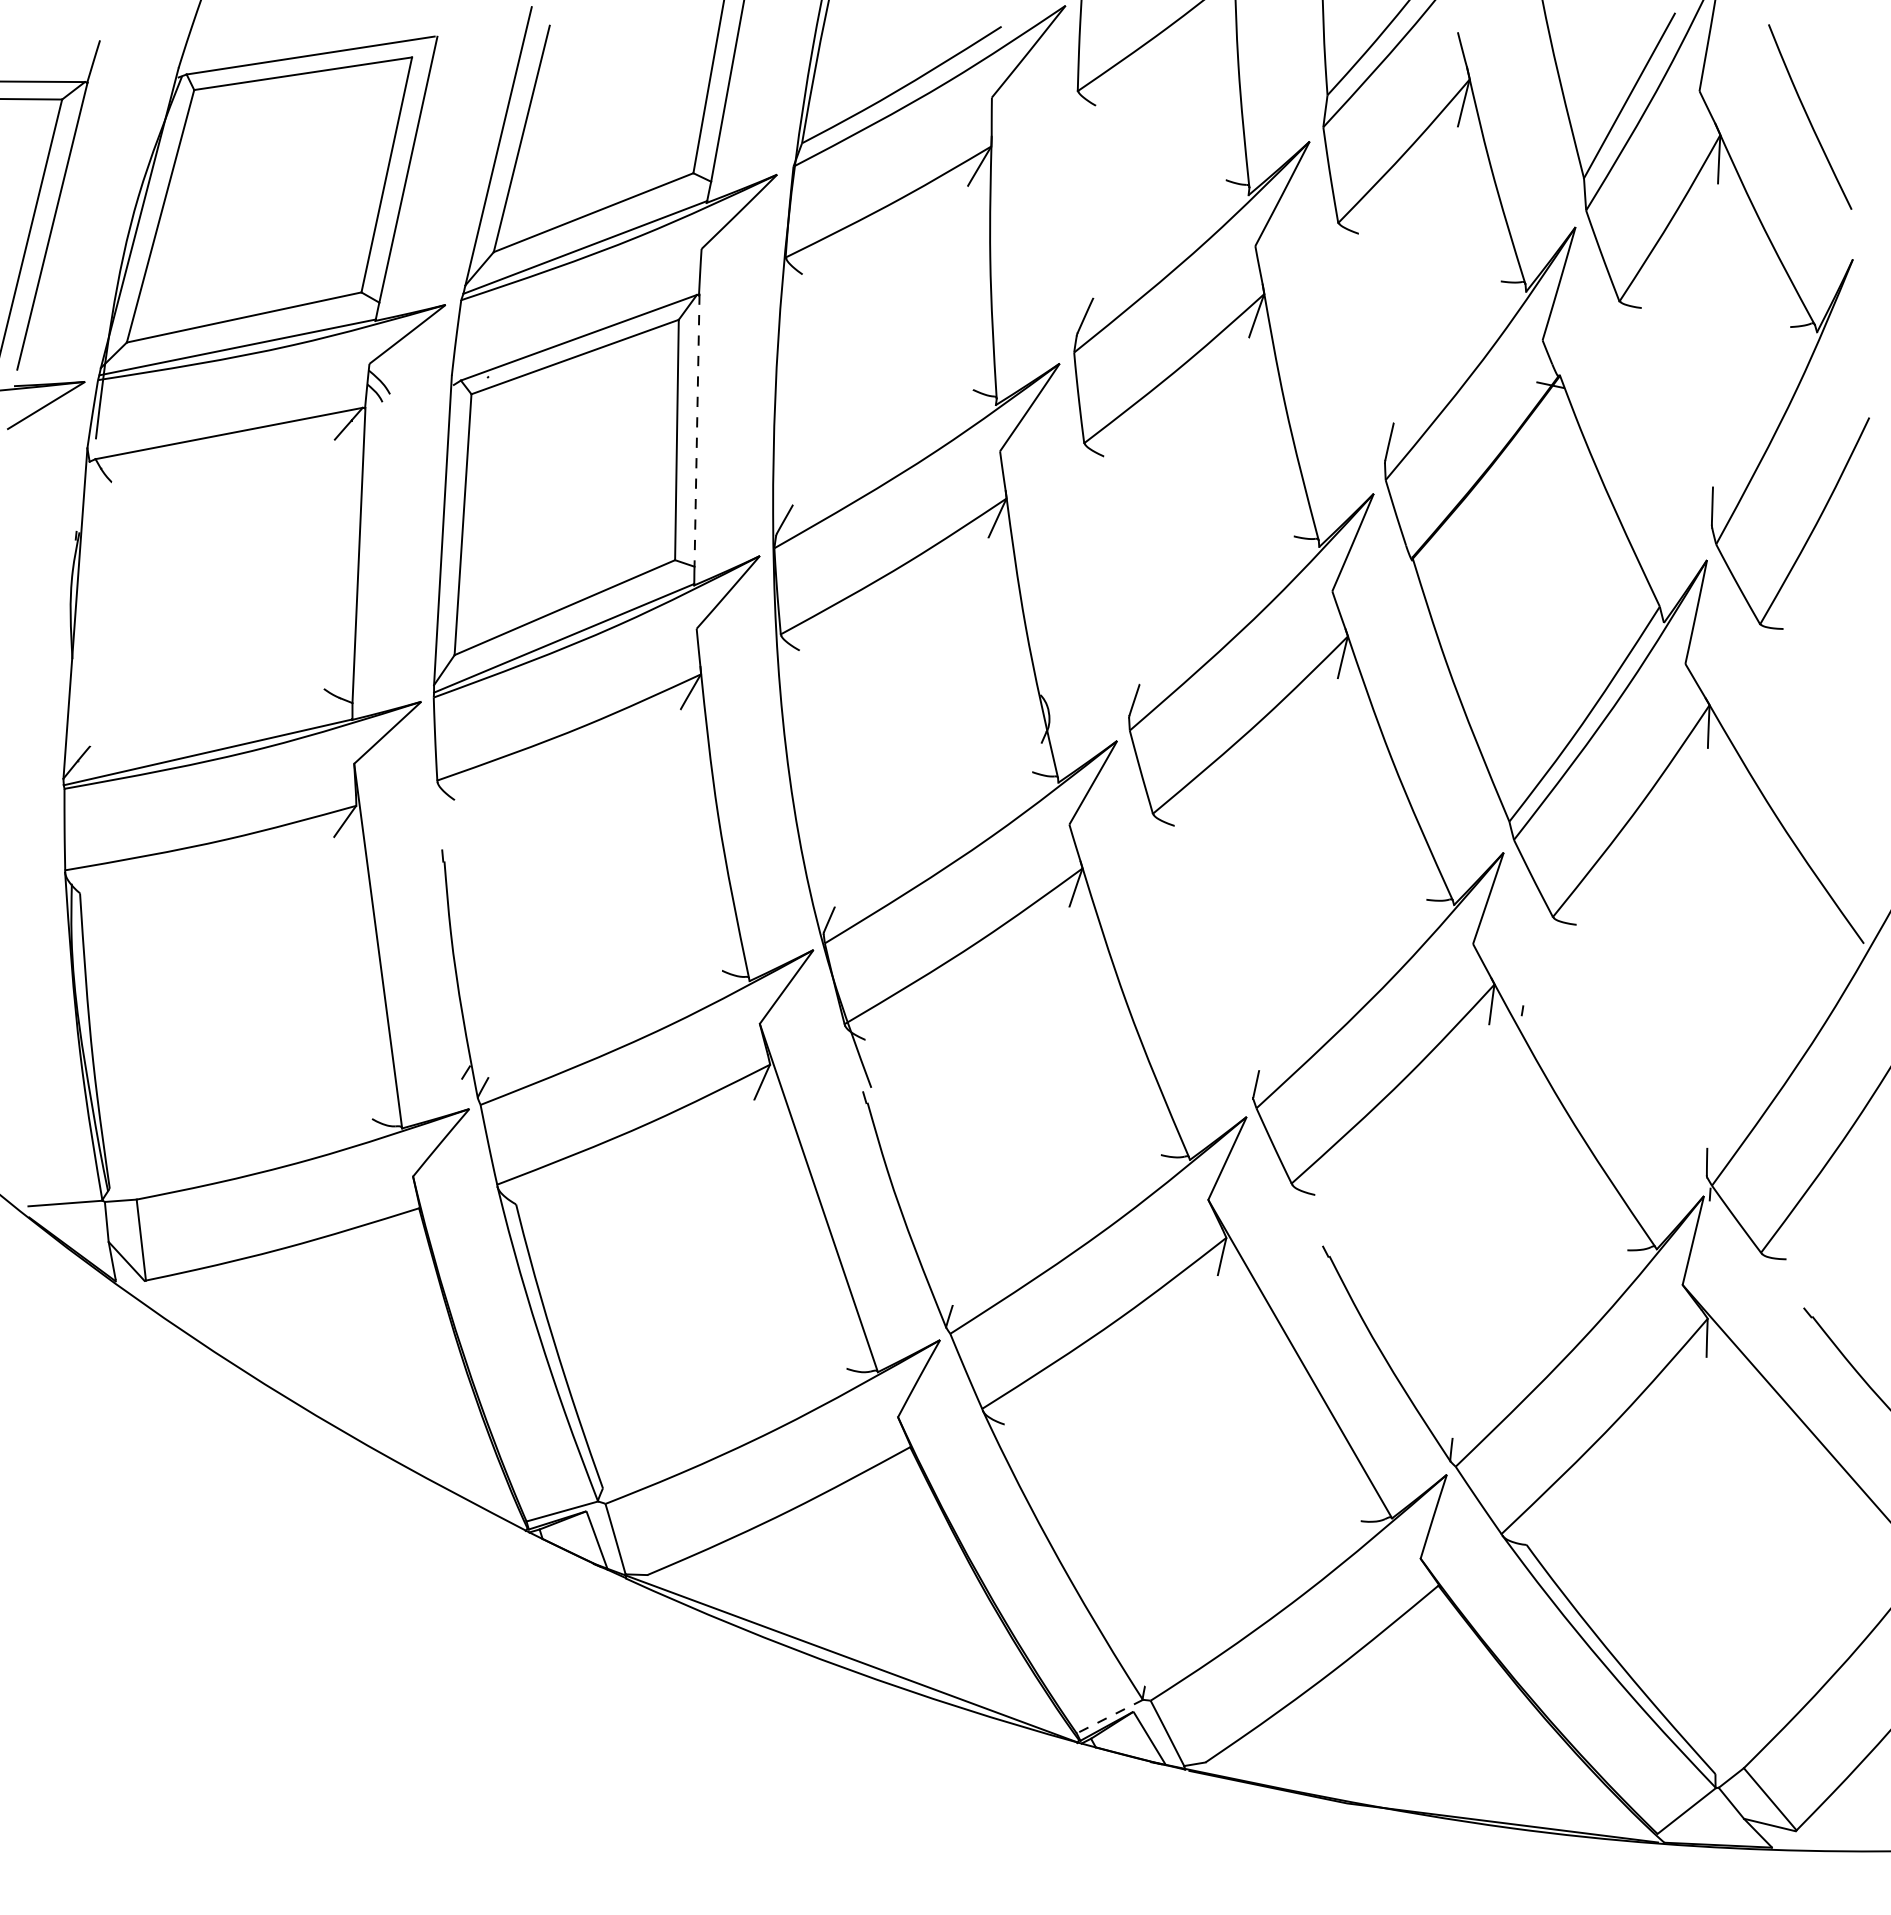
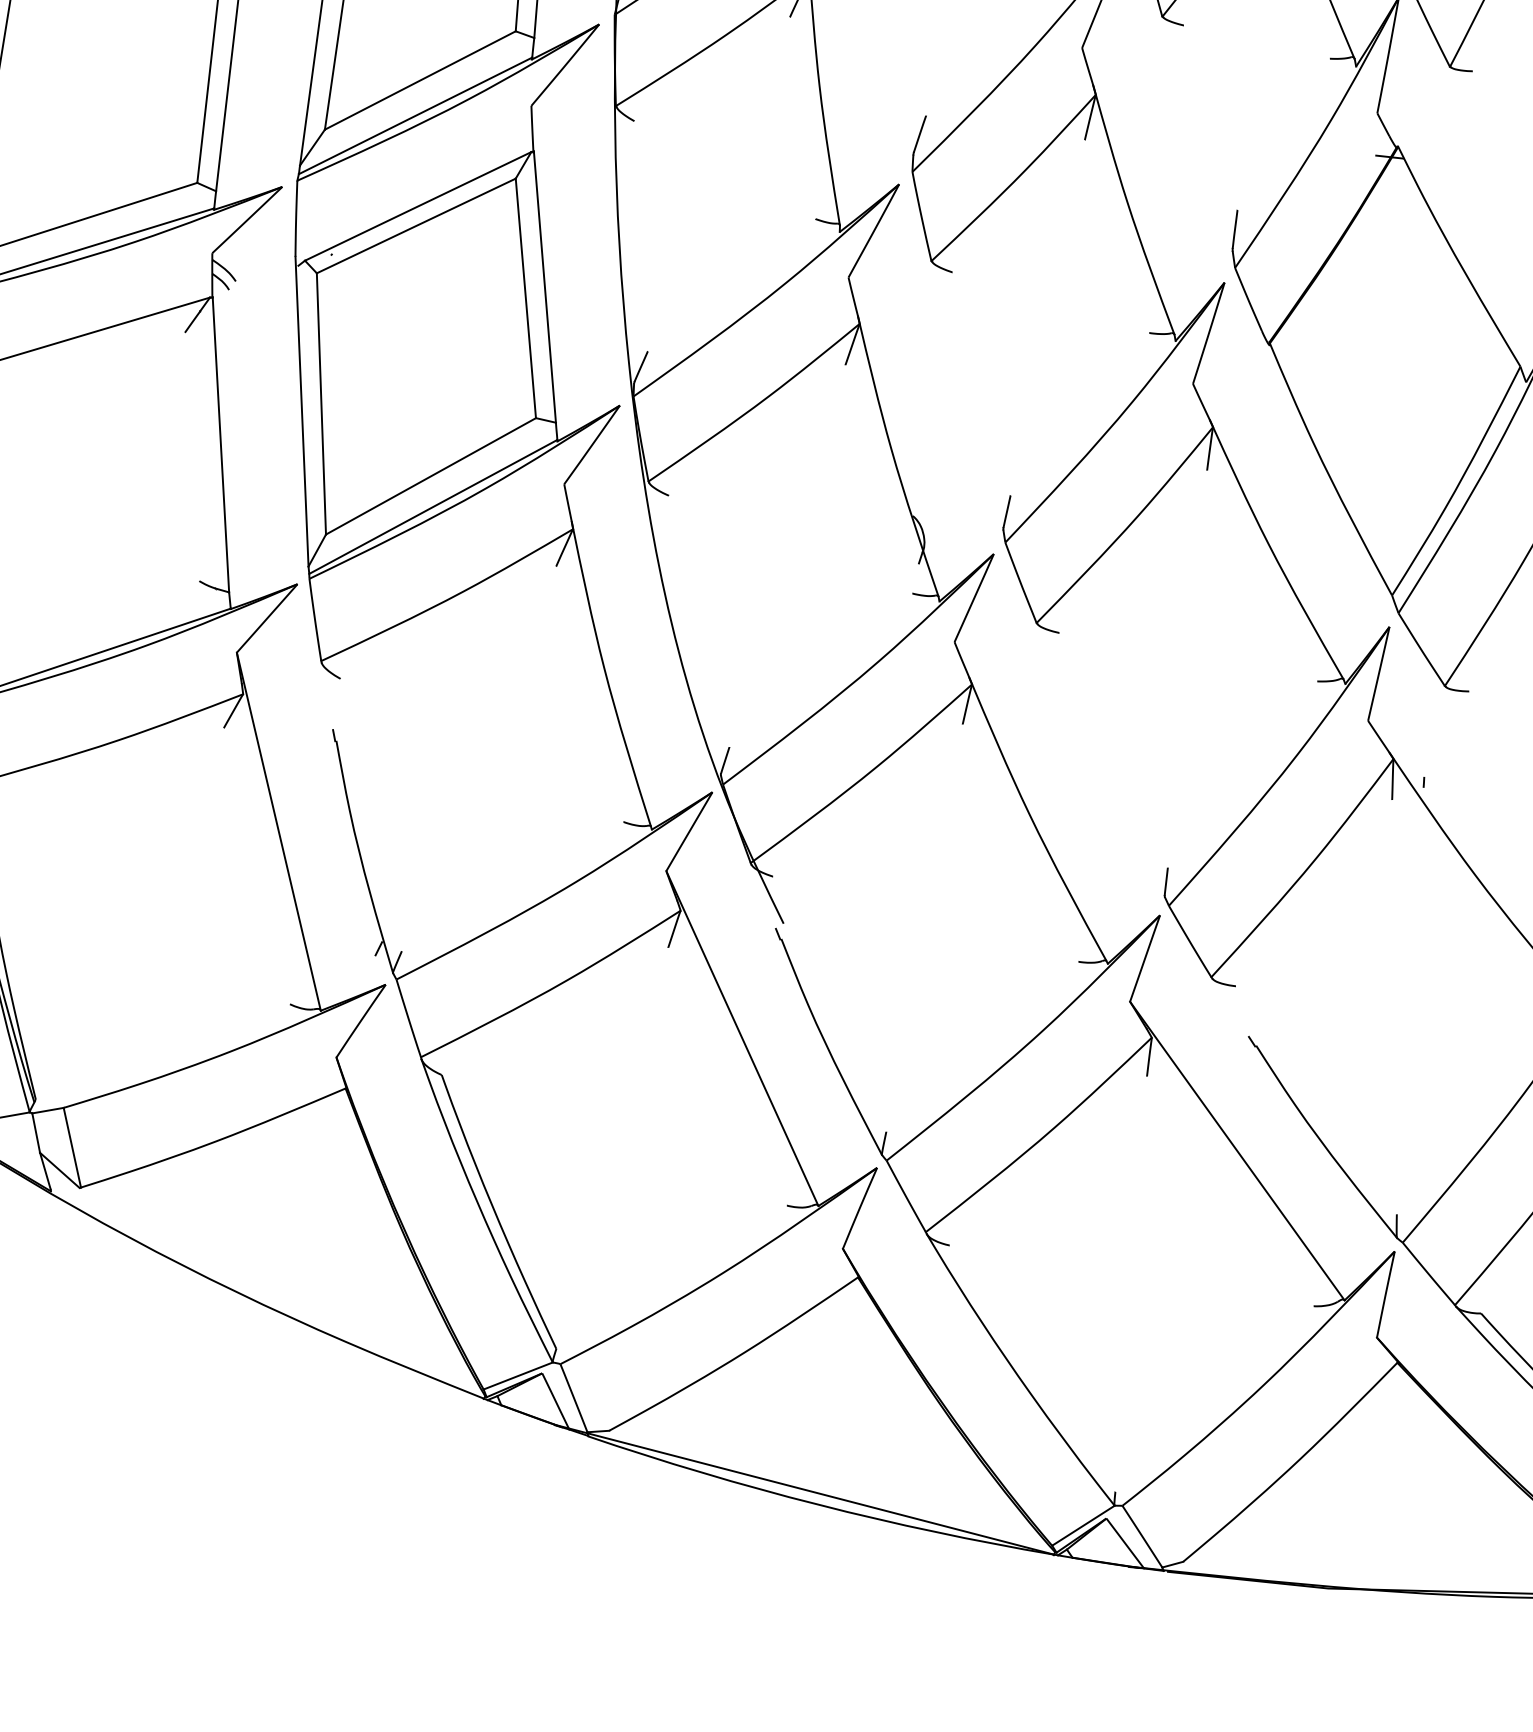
line: (697, 431) -> (545, 287), dashed -> solid
line: (1109, 1716) -> (1083, 1525), dashed -> solid

